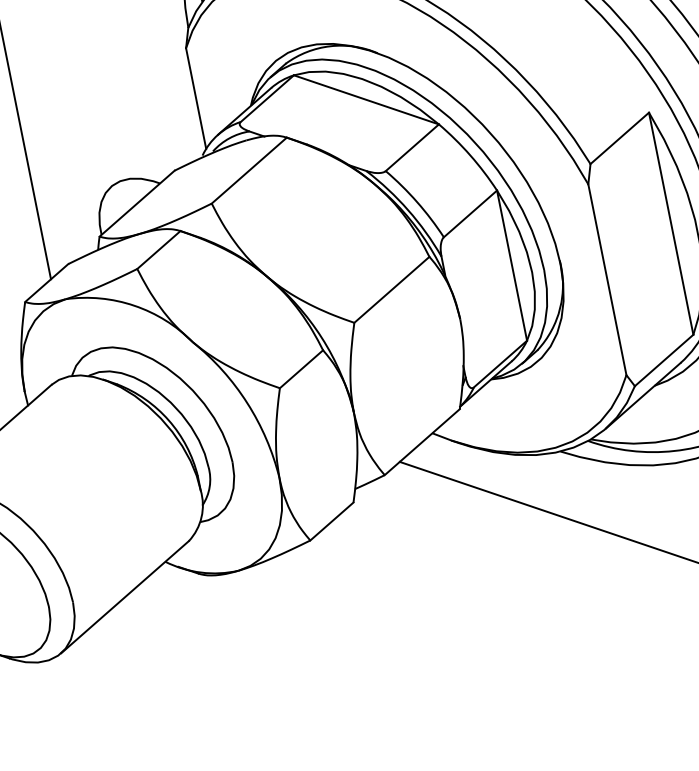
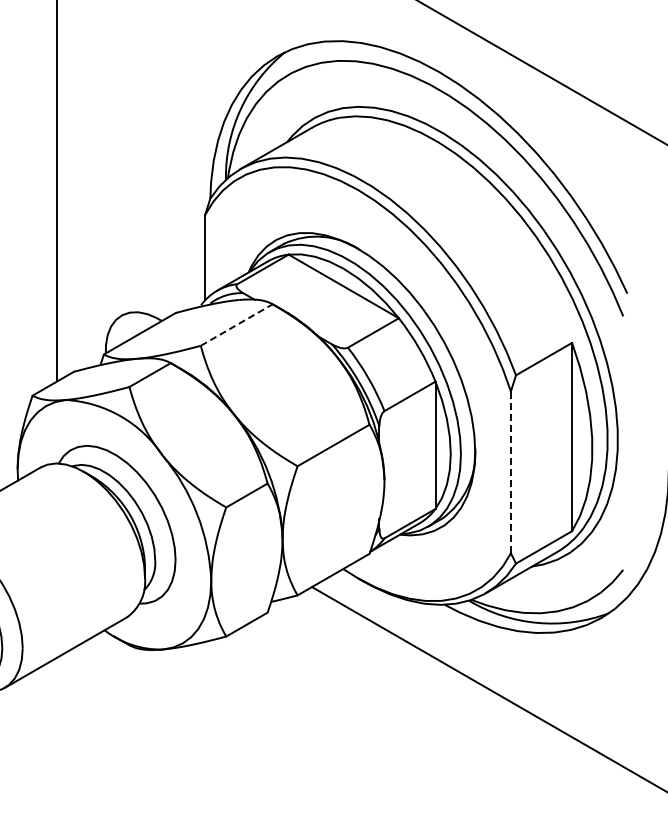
line: (249, 171) -> (236, 325), solid -> dashed
line: (606, 280) -> (510, 472), solid -> dashed

